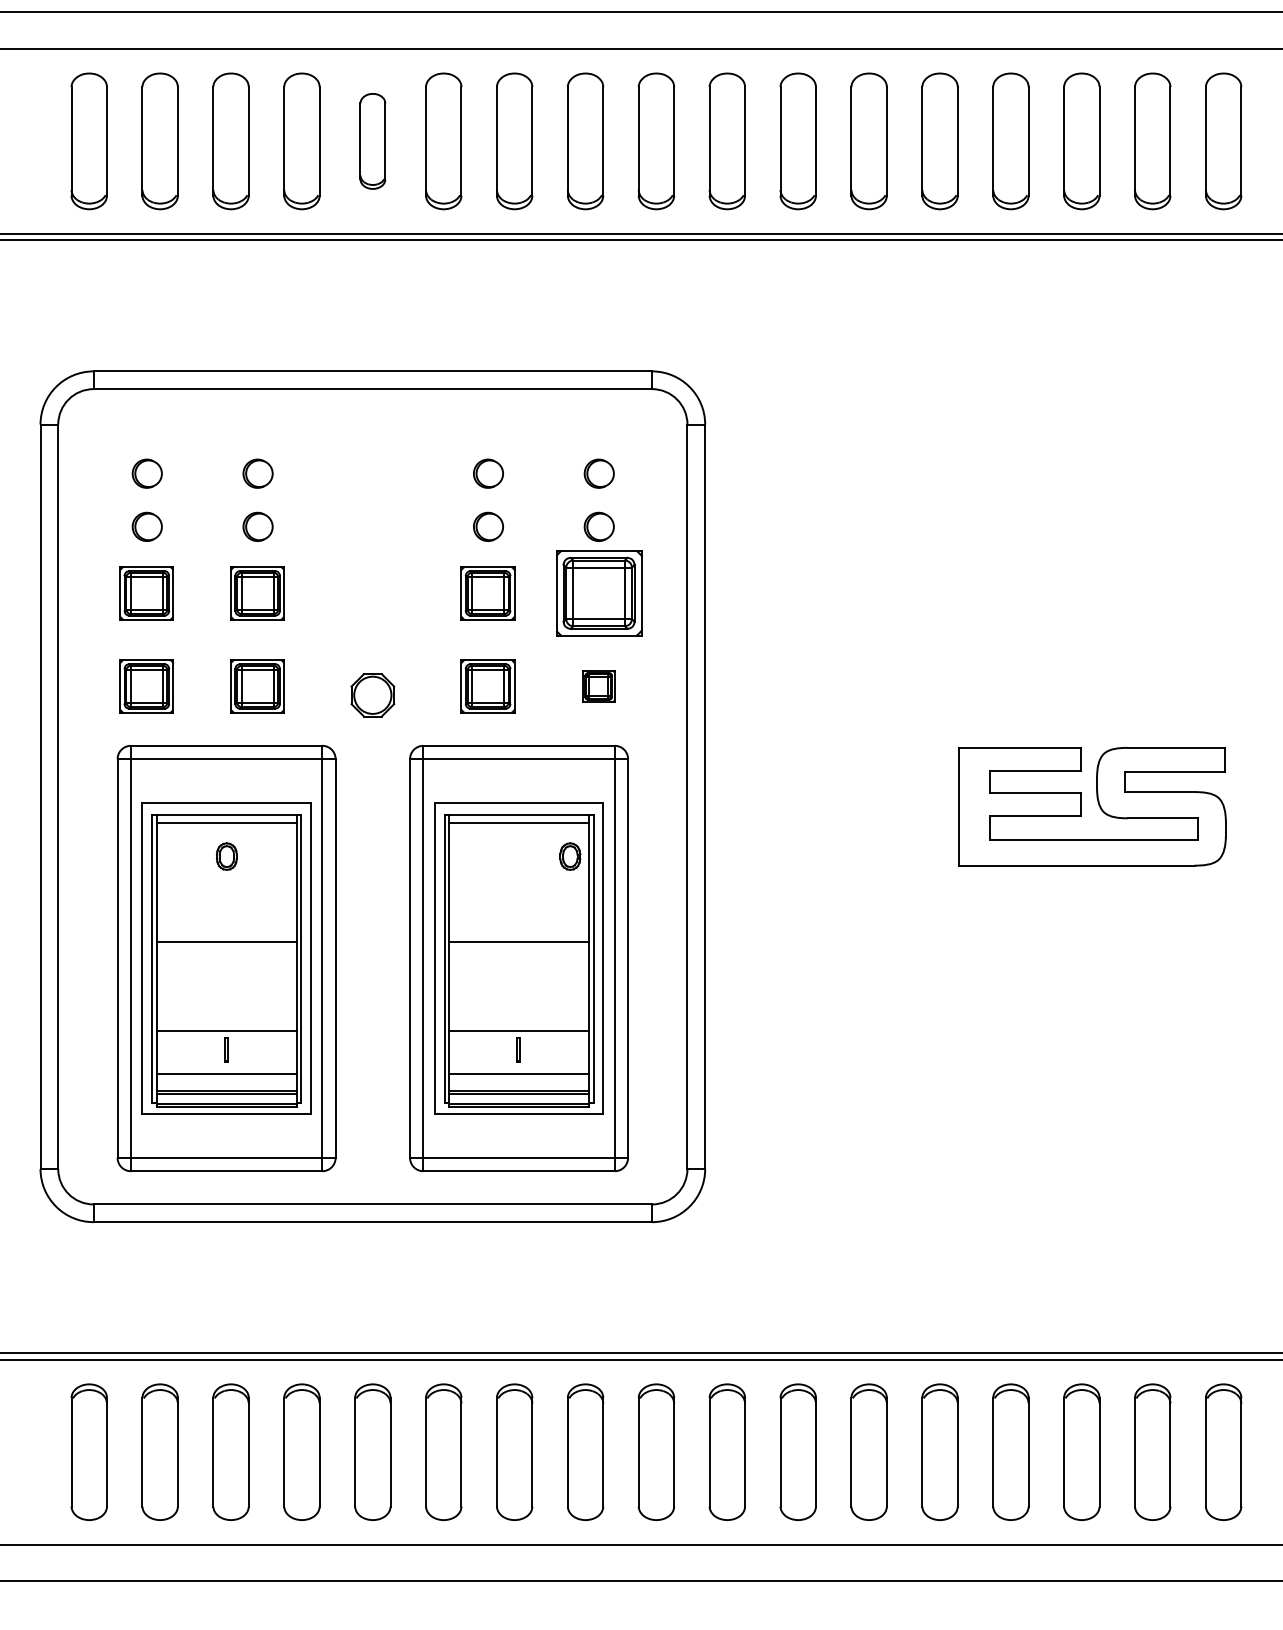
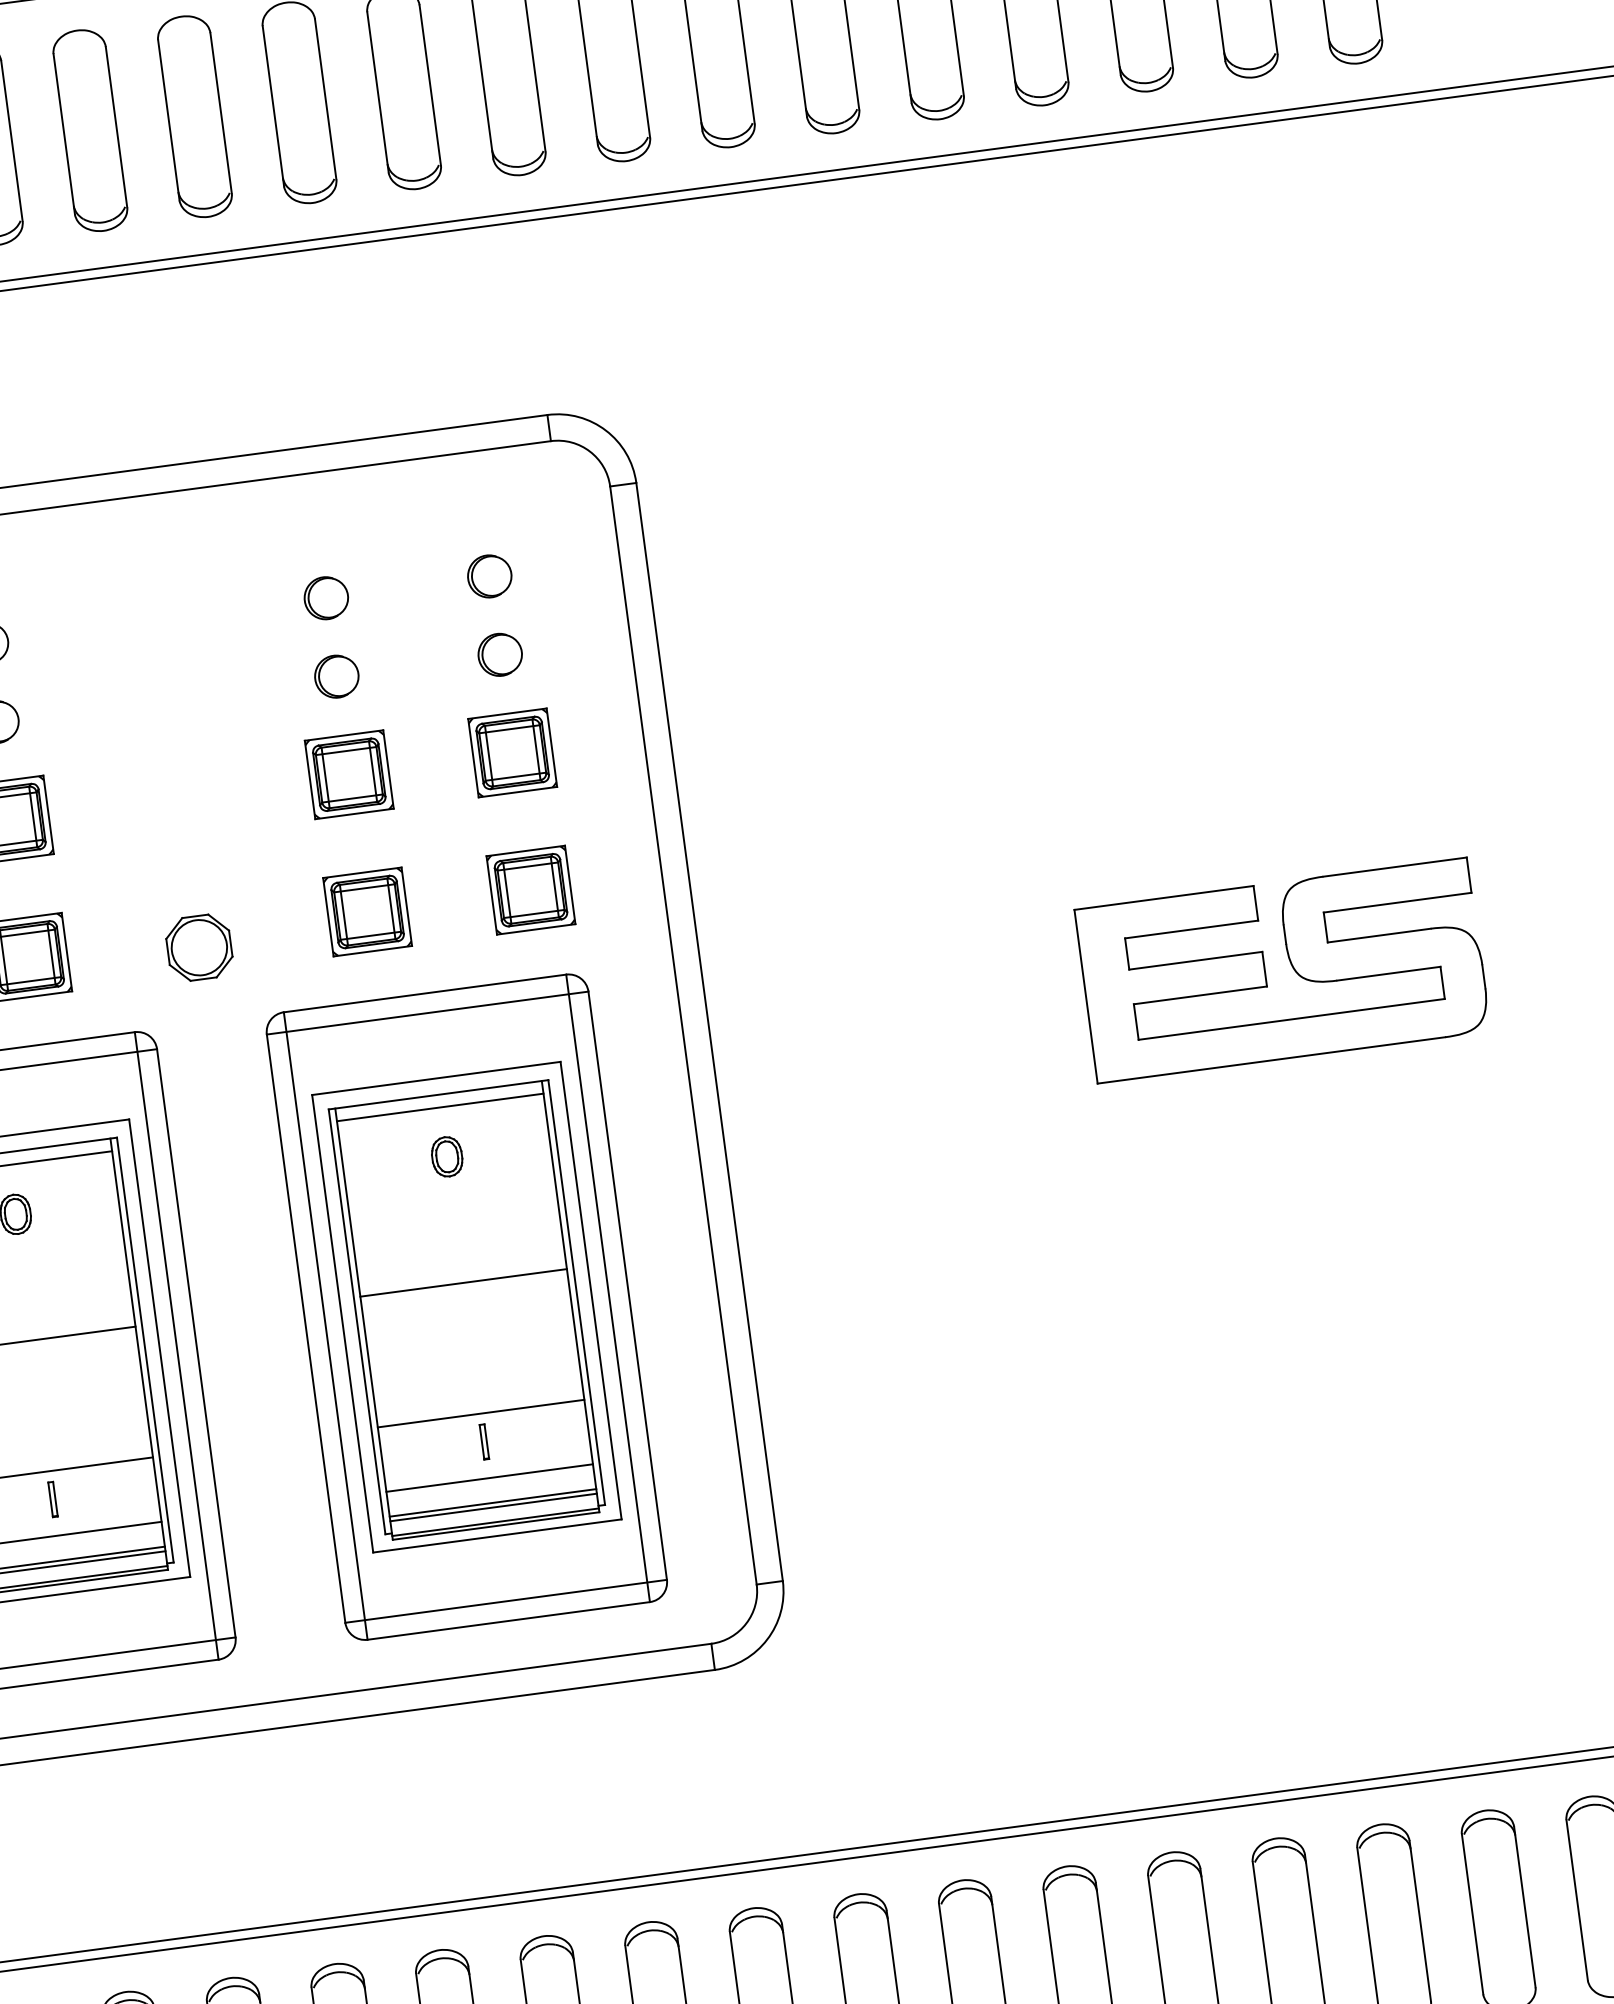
part: (372, 141) -> (89, 130), size x1.43
part: (598, 593) -> (512, 753), size x0.62
part: (598, 686) -> (530, 890), size x1.67
part: (570, 856) -> (447, 1156), moved

